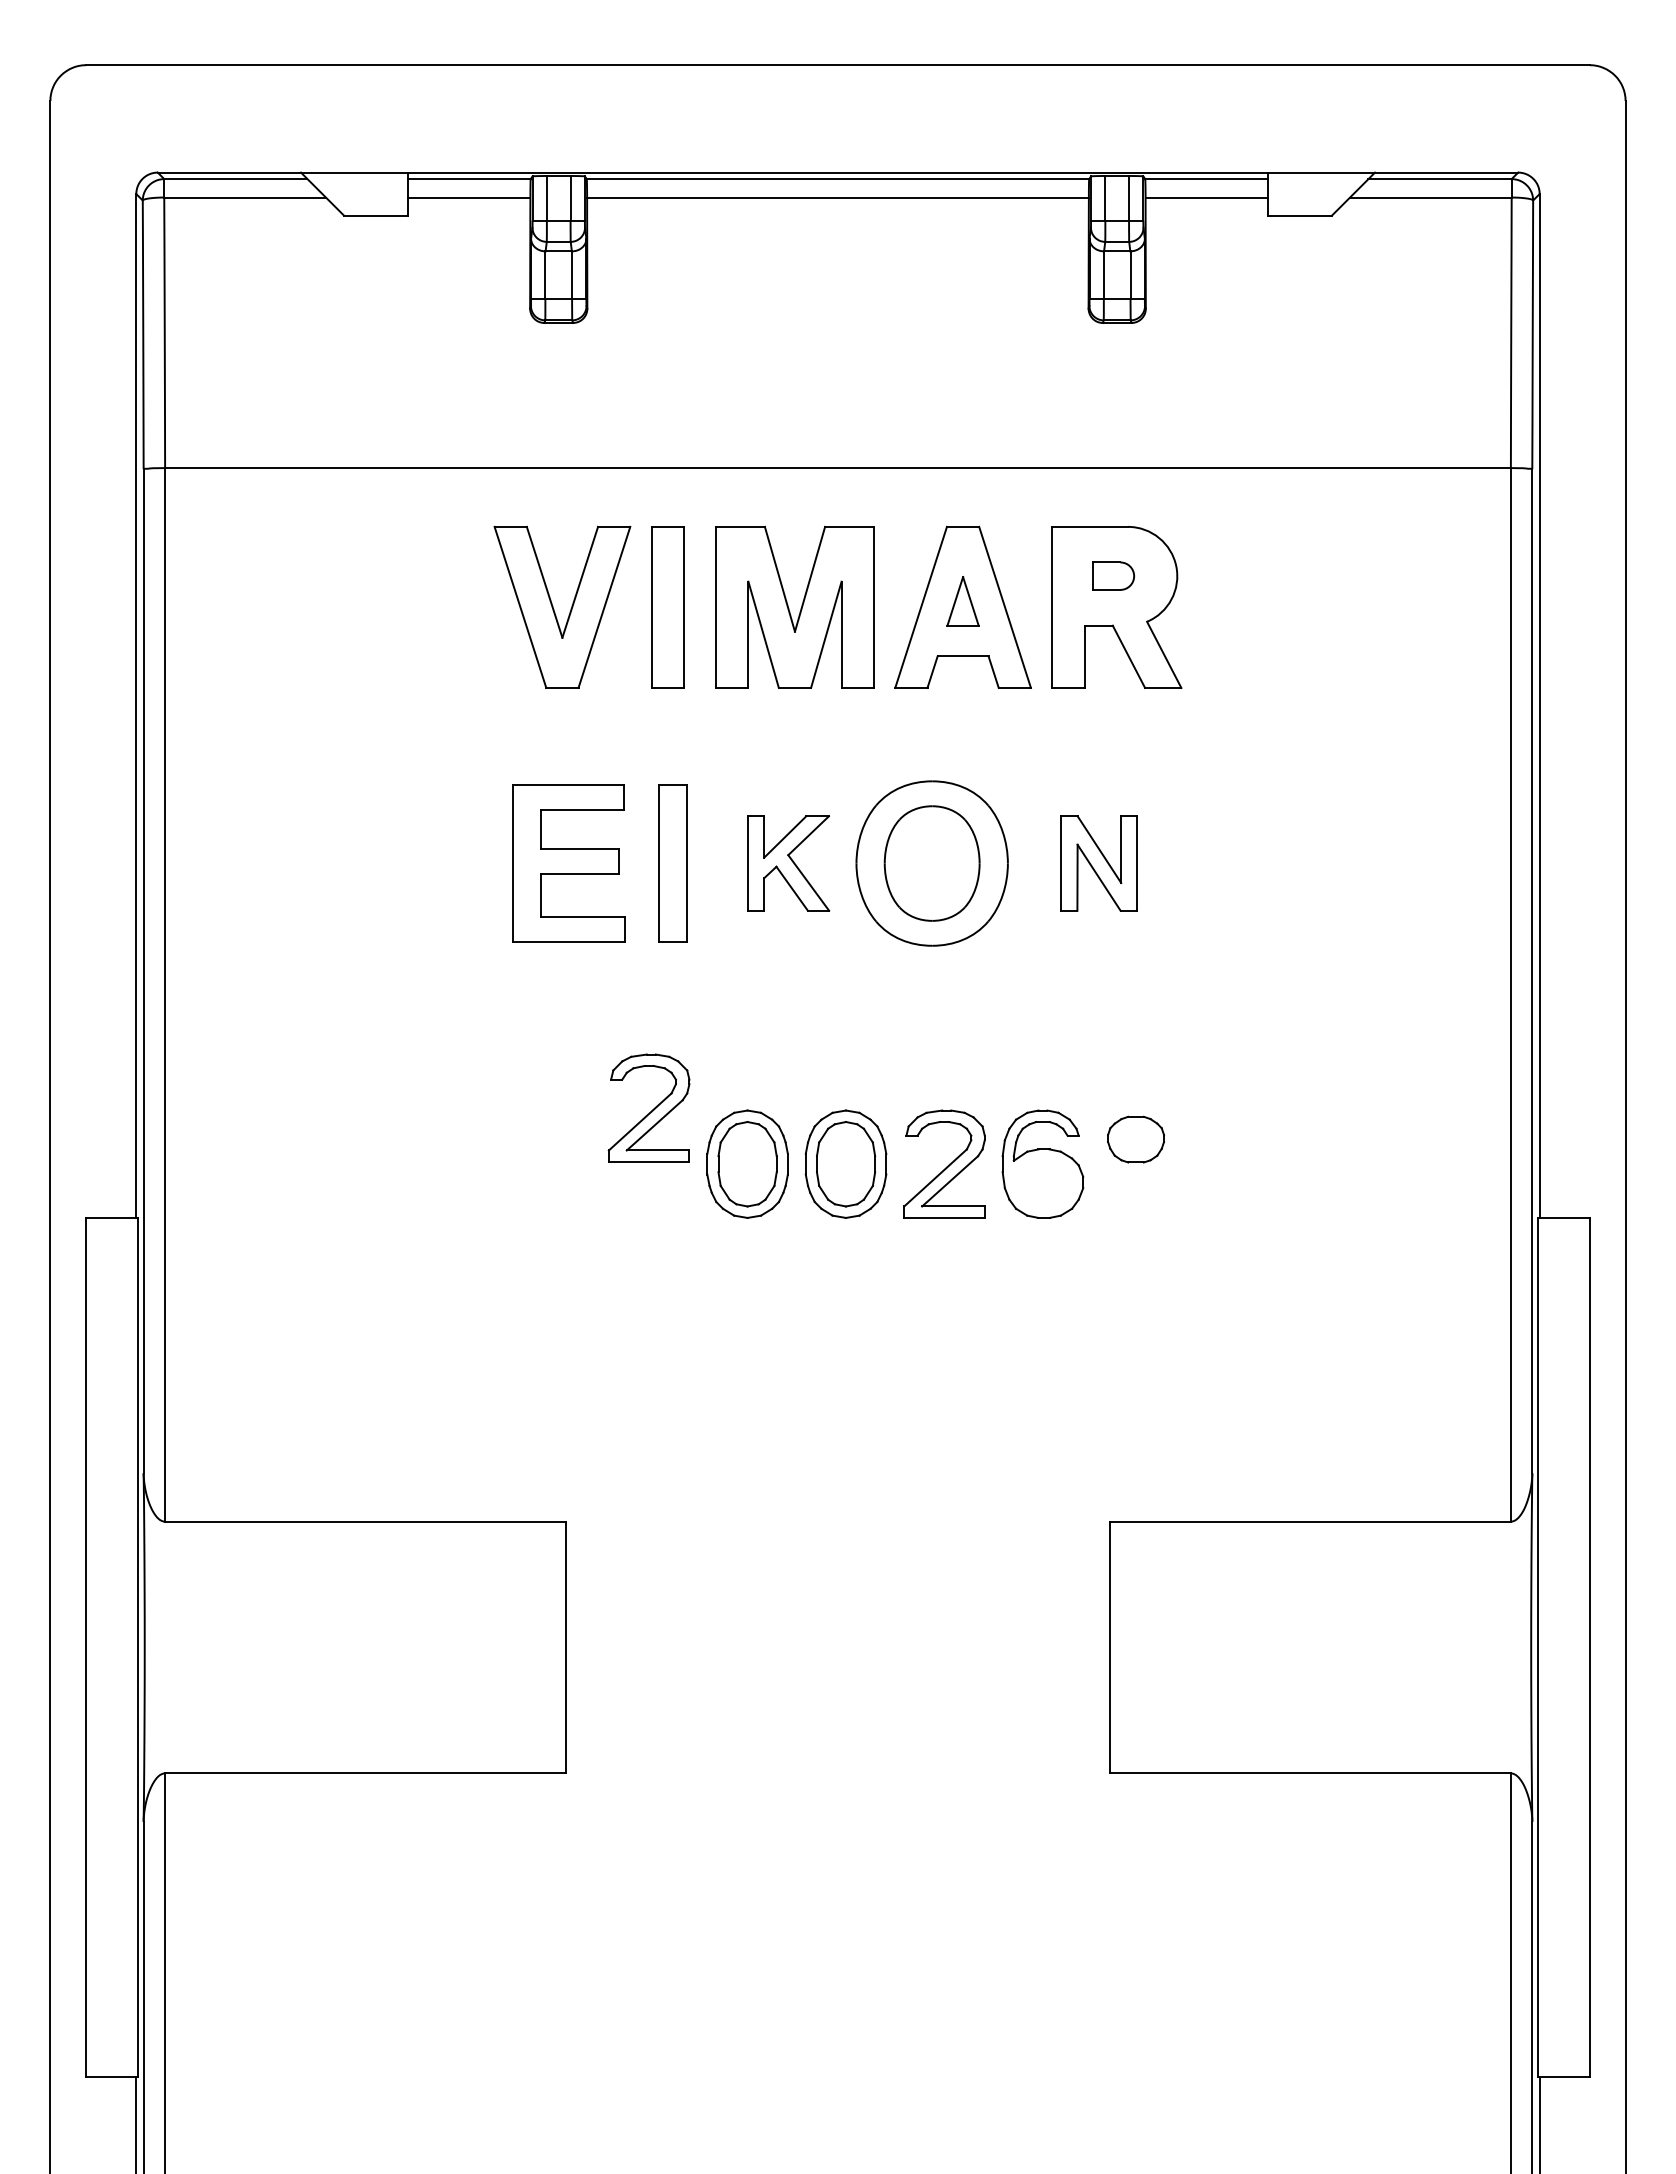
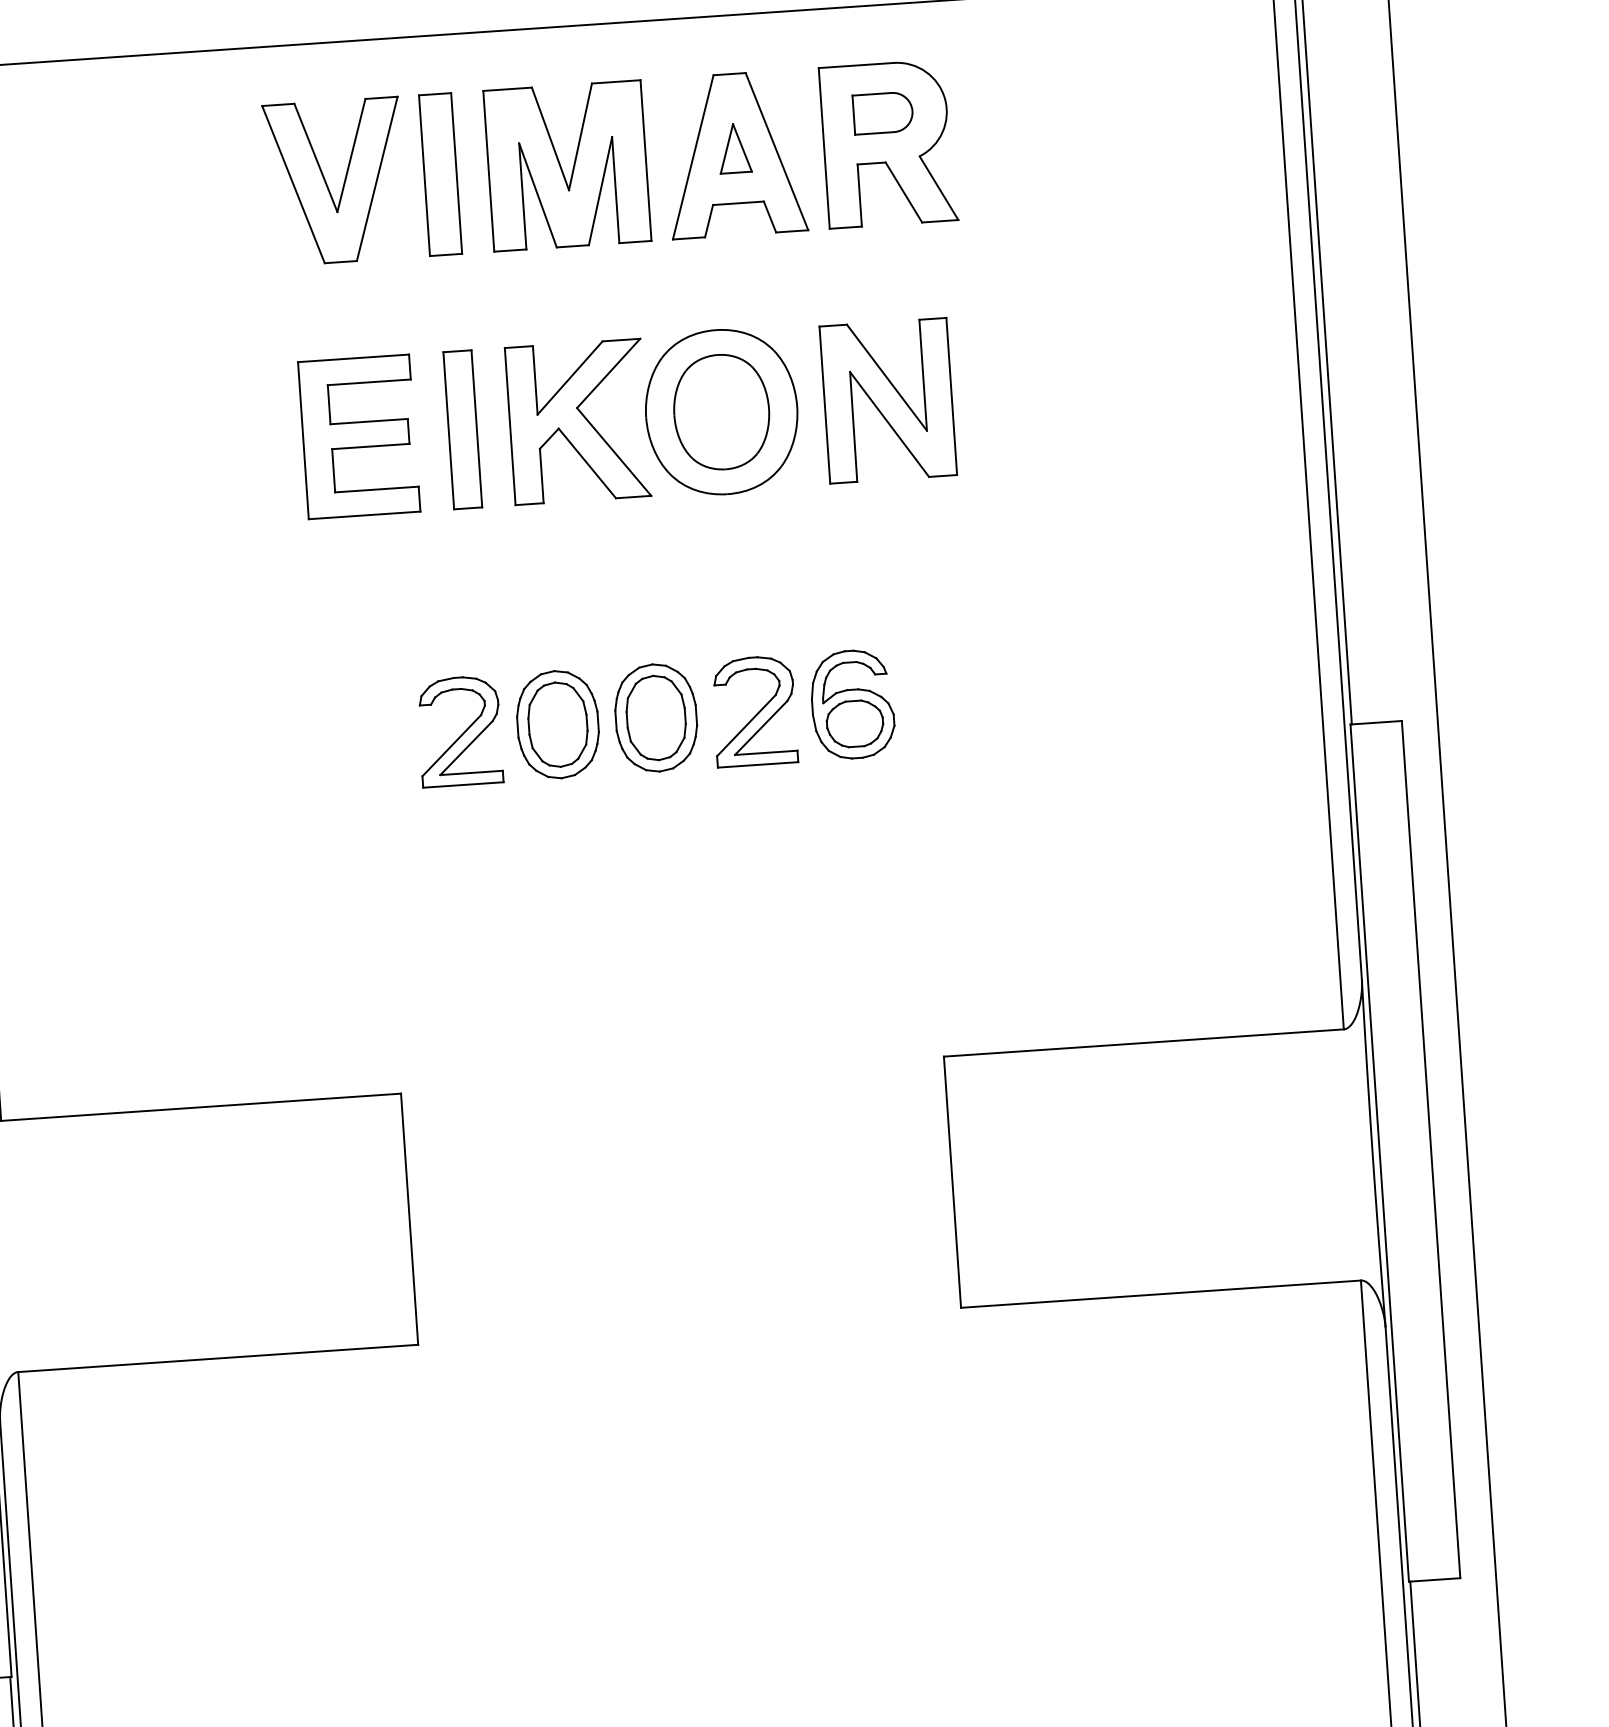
part: (1113, 575) -> (882, 112), size x1.43
part: (788, 863) -> (578, 421), size x1.67
part: (1099, 863) -> (888, 400), size x1.67
part: (648, 1107) -> (459, 730), moved
part: (1136, 1139) -> (855, 723), moved

